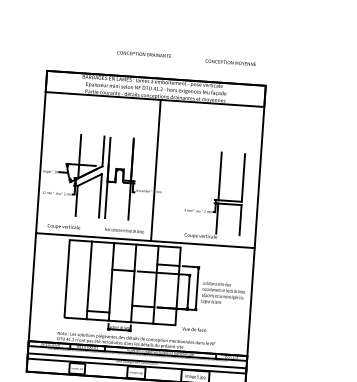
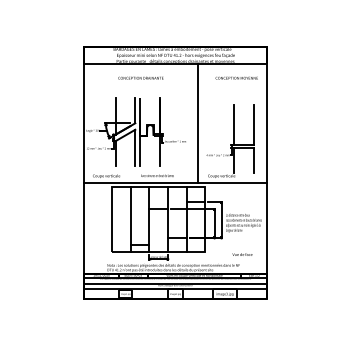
text: (143, 53) -> (140, 77), moved
text: (230, 61) -> (236, 77), moved
line: (156, 170) -> (198, 123), moved
text: (194, 329) -> (242, 254), moved

